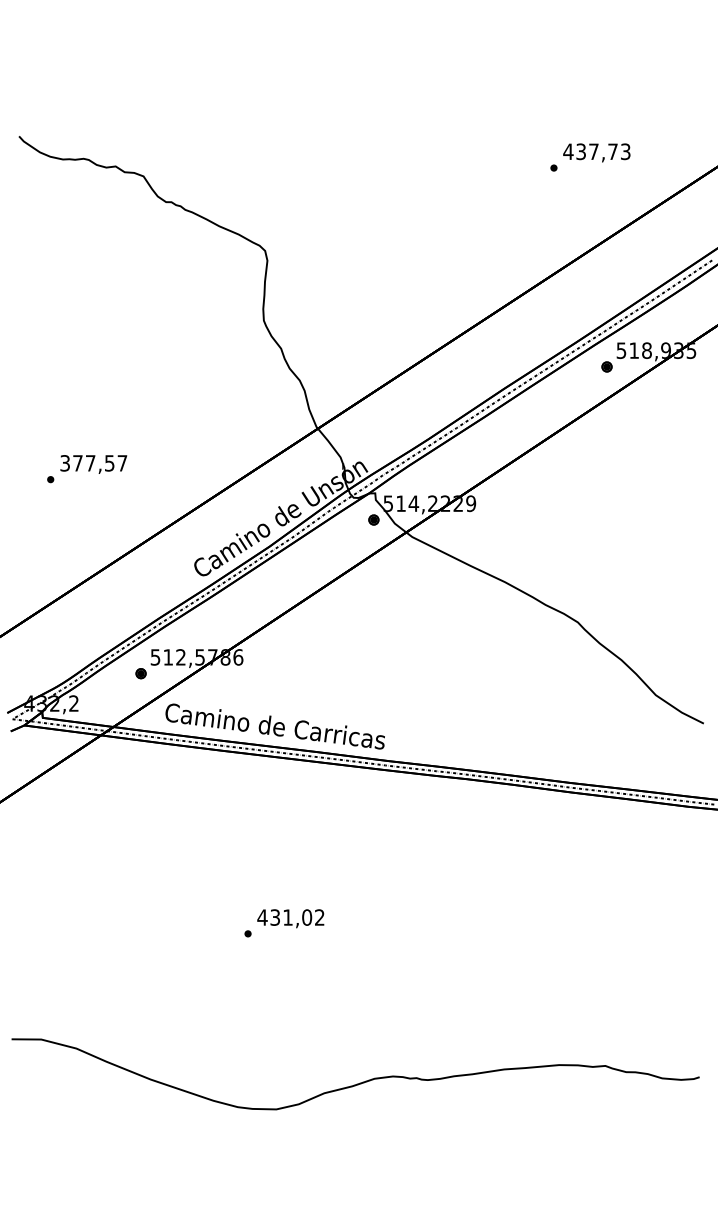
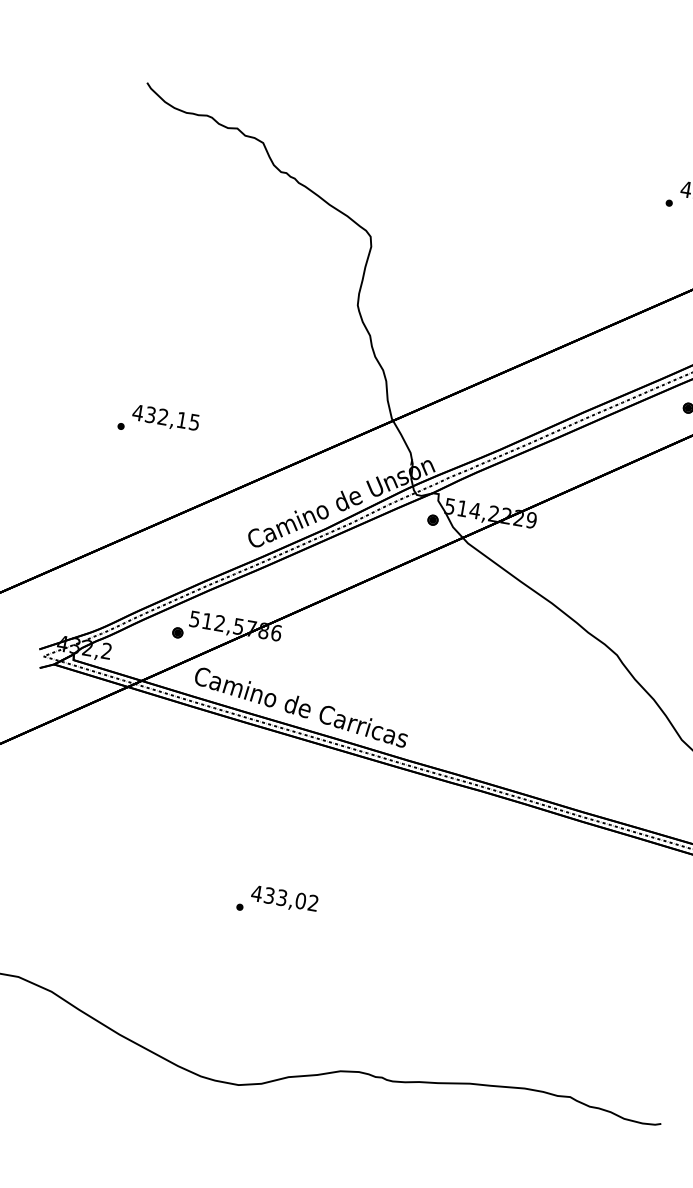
text: (93, 463) -> (165, 417), 377,57 -> 432,15
text: (287, 917) -> (281, 897), 431,02 -> 433,02

